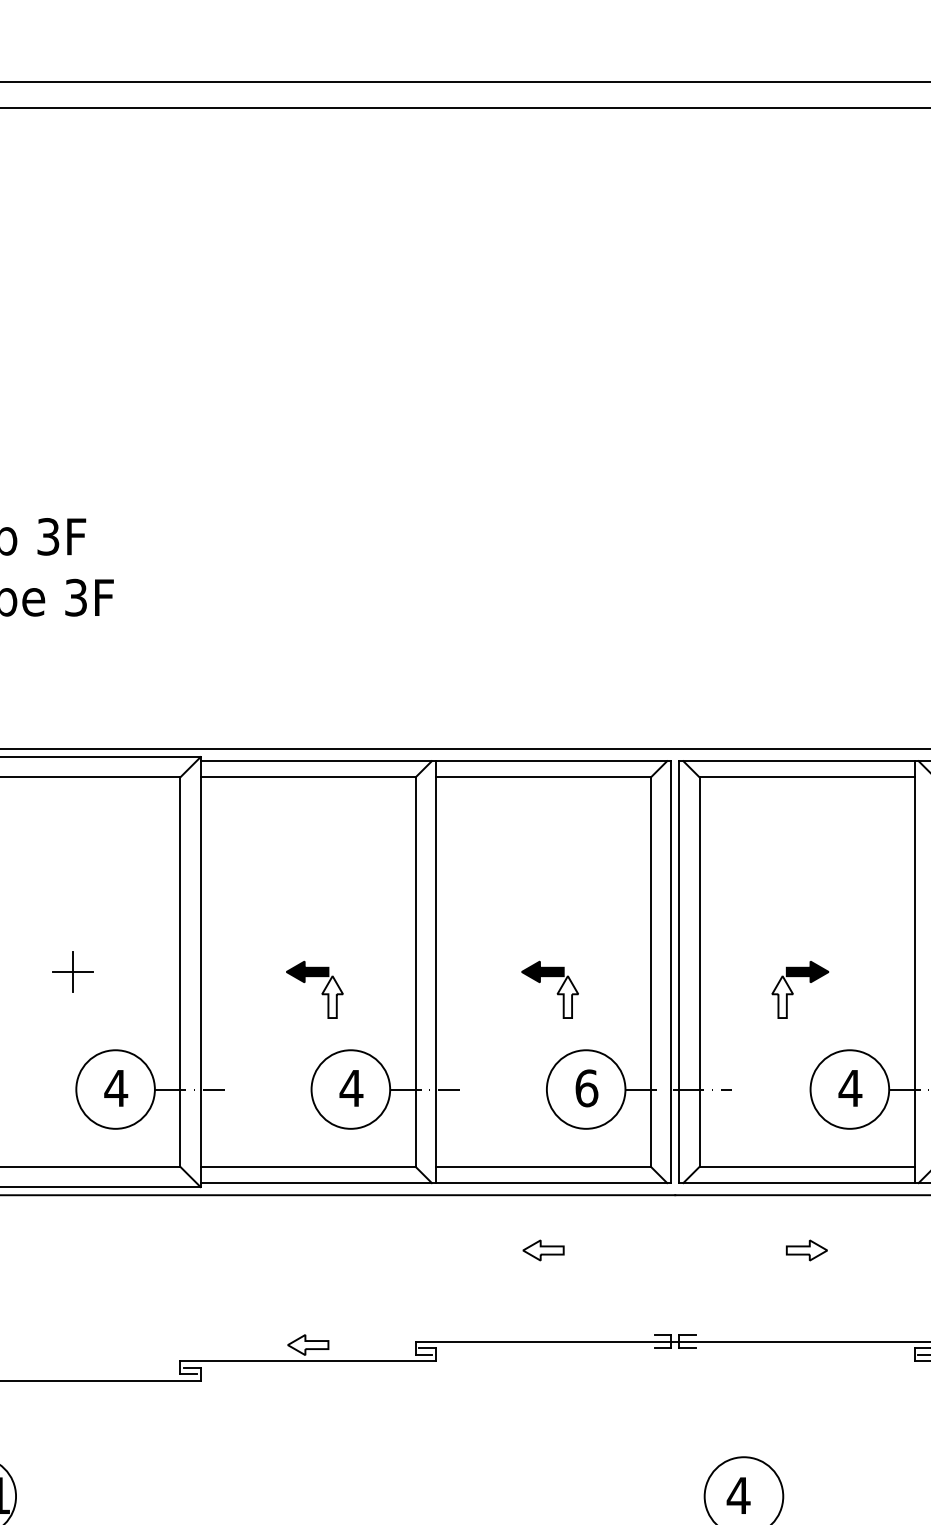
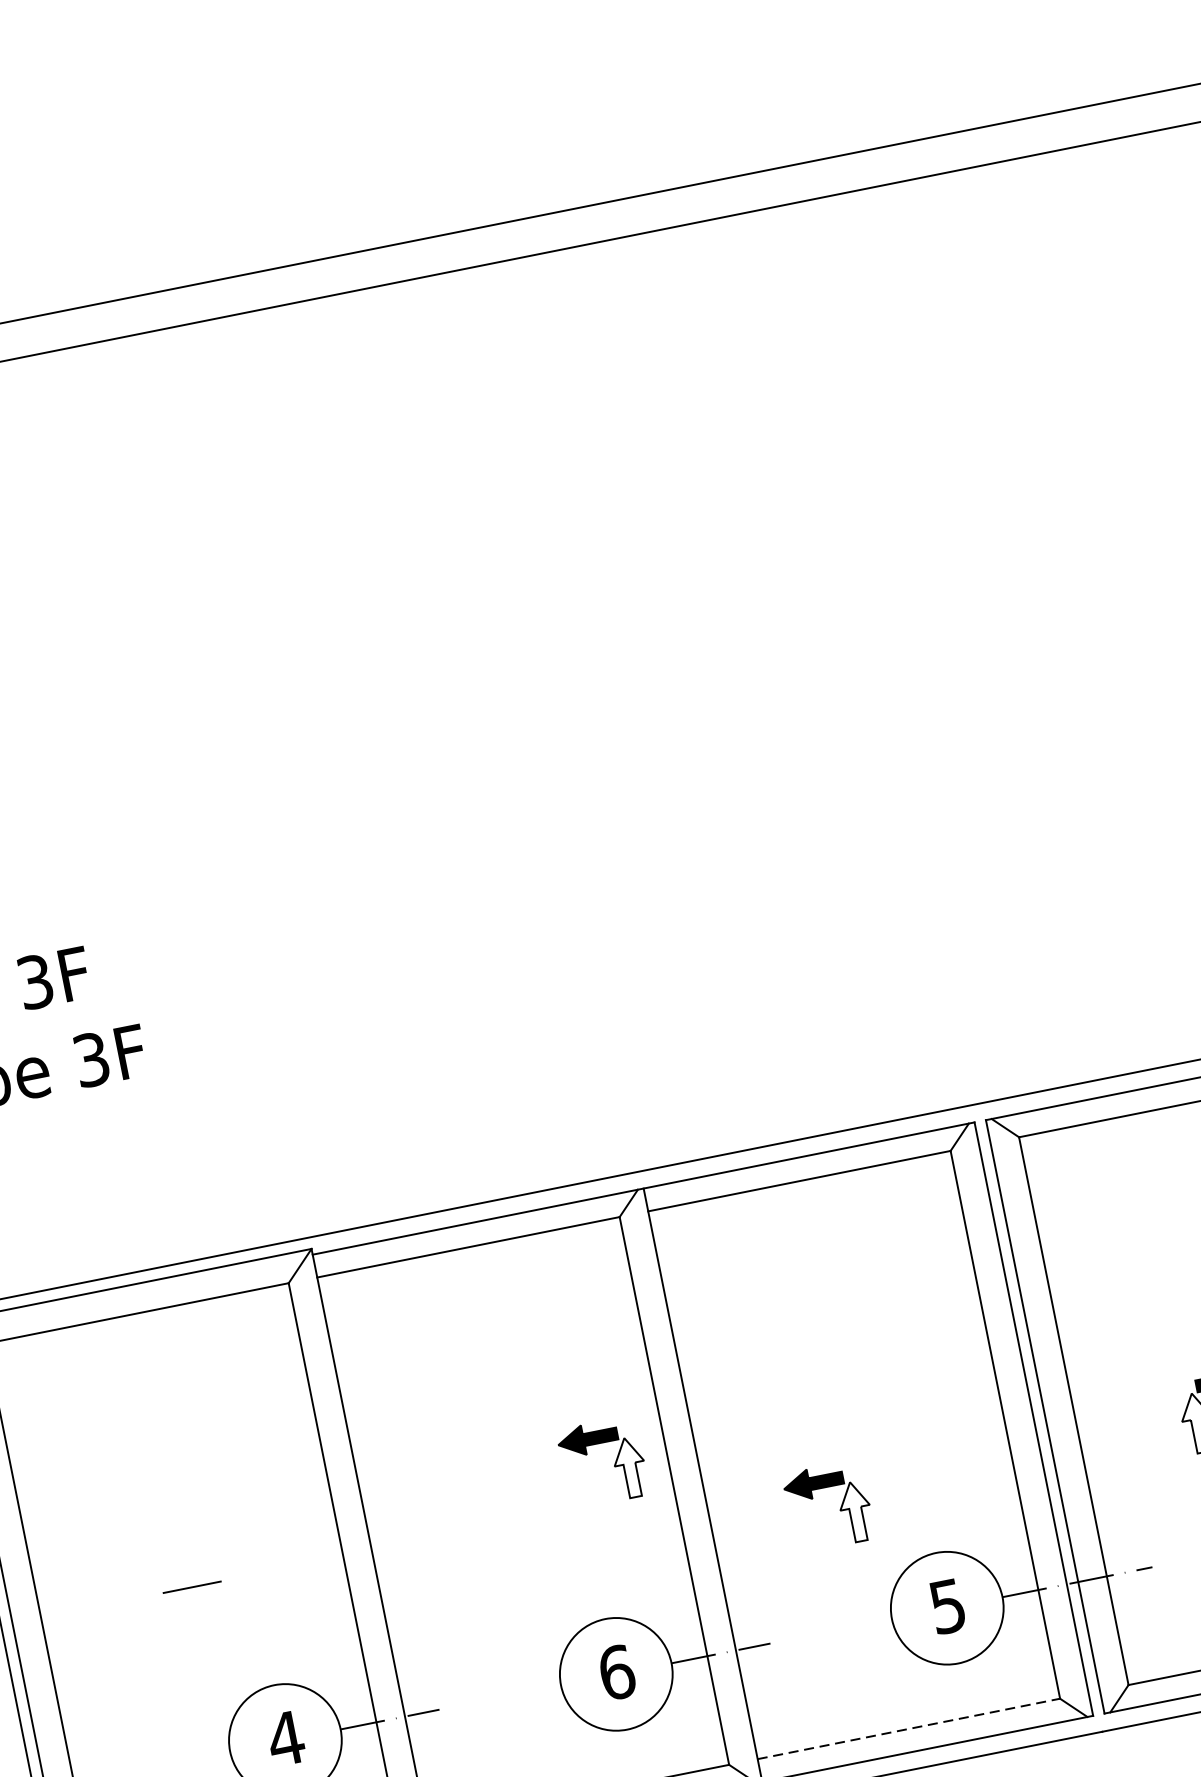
line: (72, 971) -> (191, 1586), removed
part: (321, 993) -> (613, 1465), moved
part: (556, 993) -> (838, 1509), moved
text: (351, 1088) -> (616, 1672), 4 -> 6
text: (586, 1088) -> (947, 1606), 6 -> 5
line: (543, 1166) -> (908, 1728), solid -> dashed

